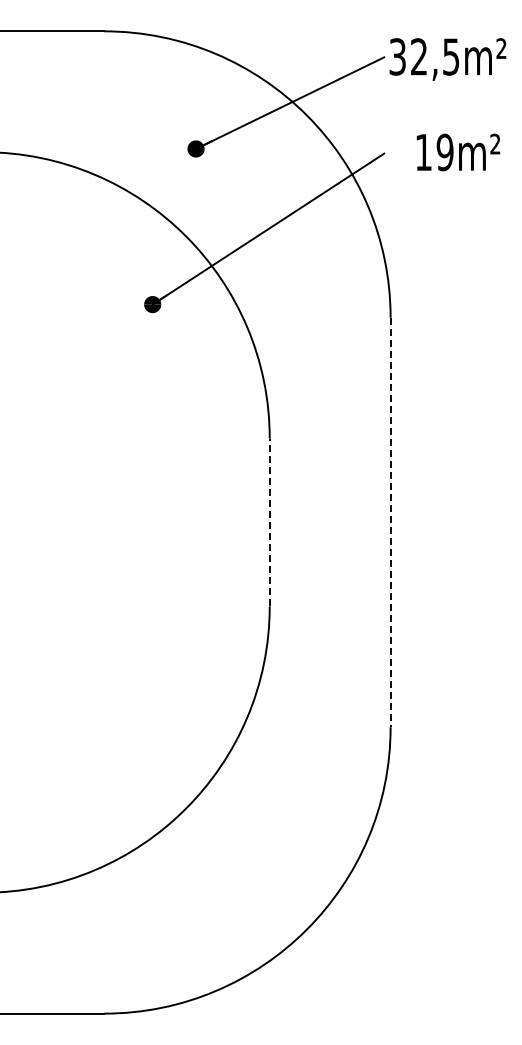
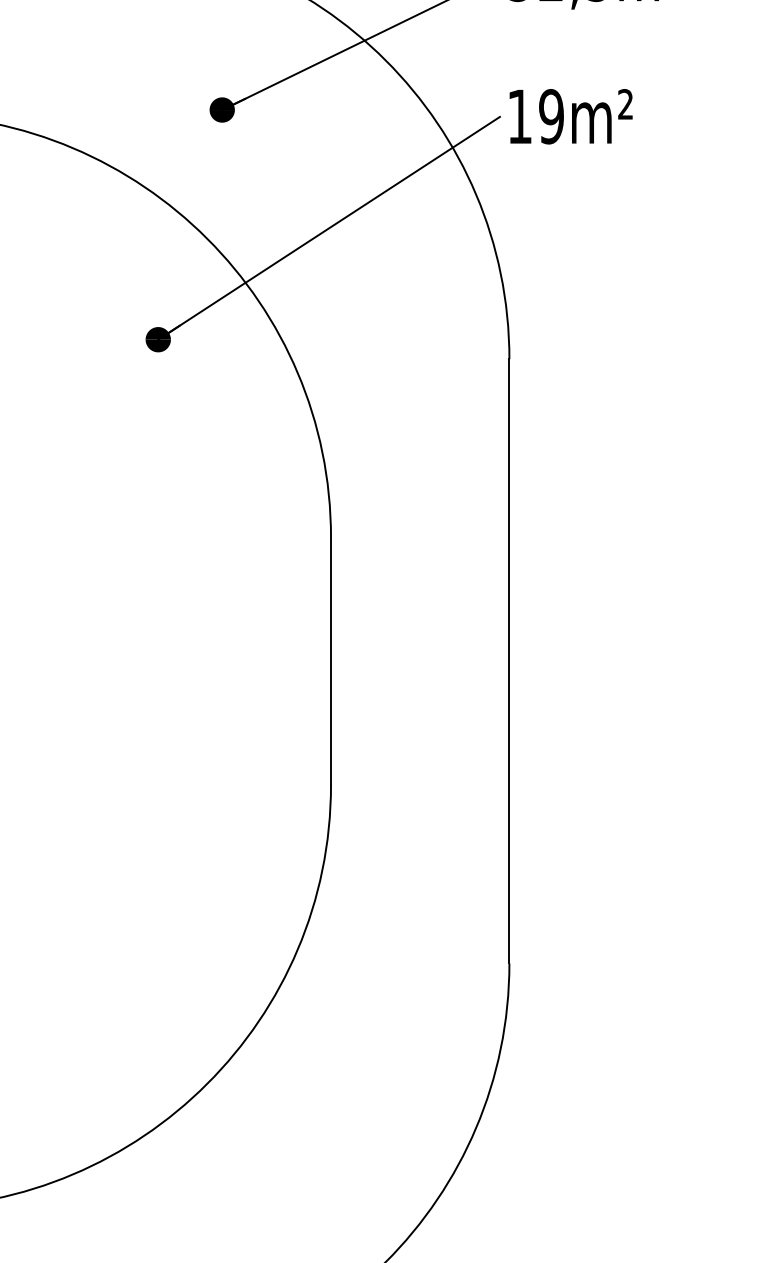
text: (458, 152) -> (571, 116), moved
line: (269, 522) -> (330, 661), dashed -> solid
line: (390, 522) -> (509, 661), dashed -> solid

